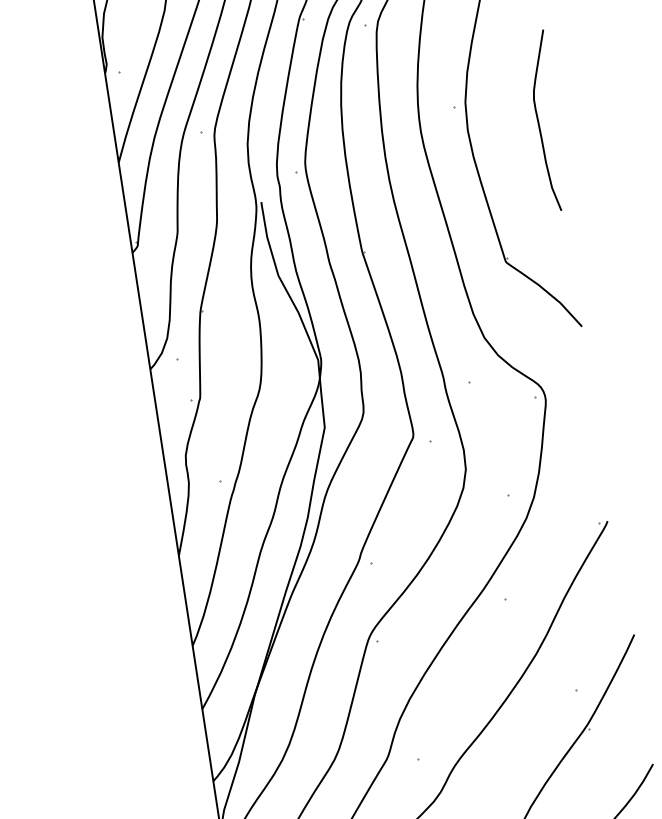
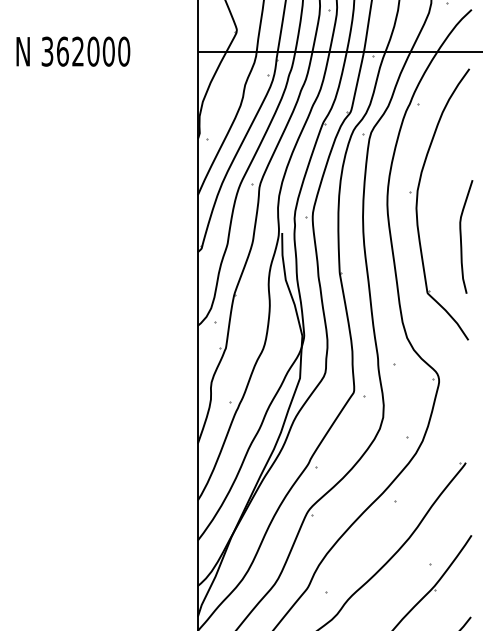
curve: (539, 121) -> (461, 236), moved

